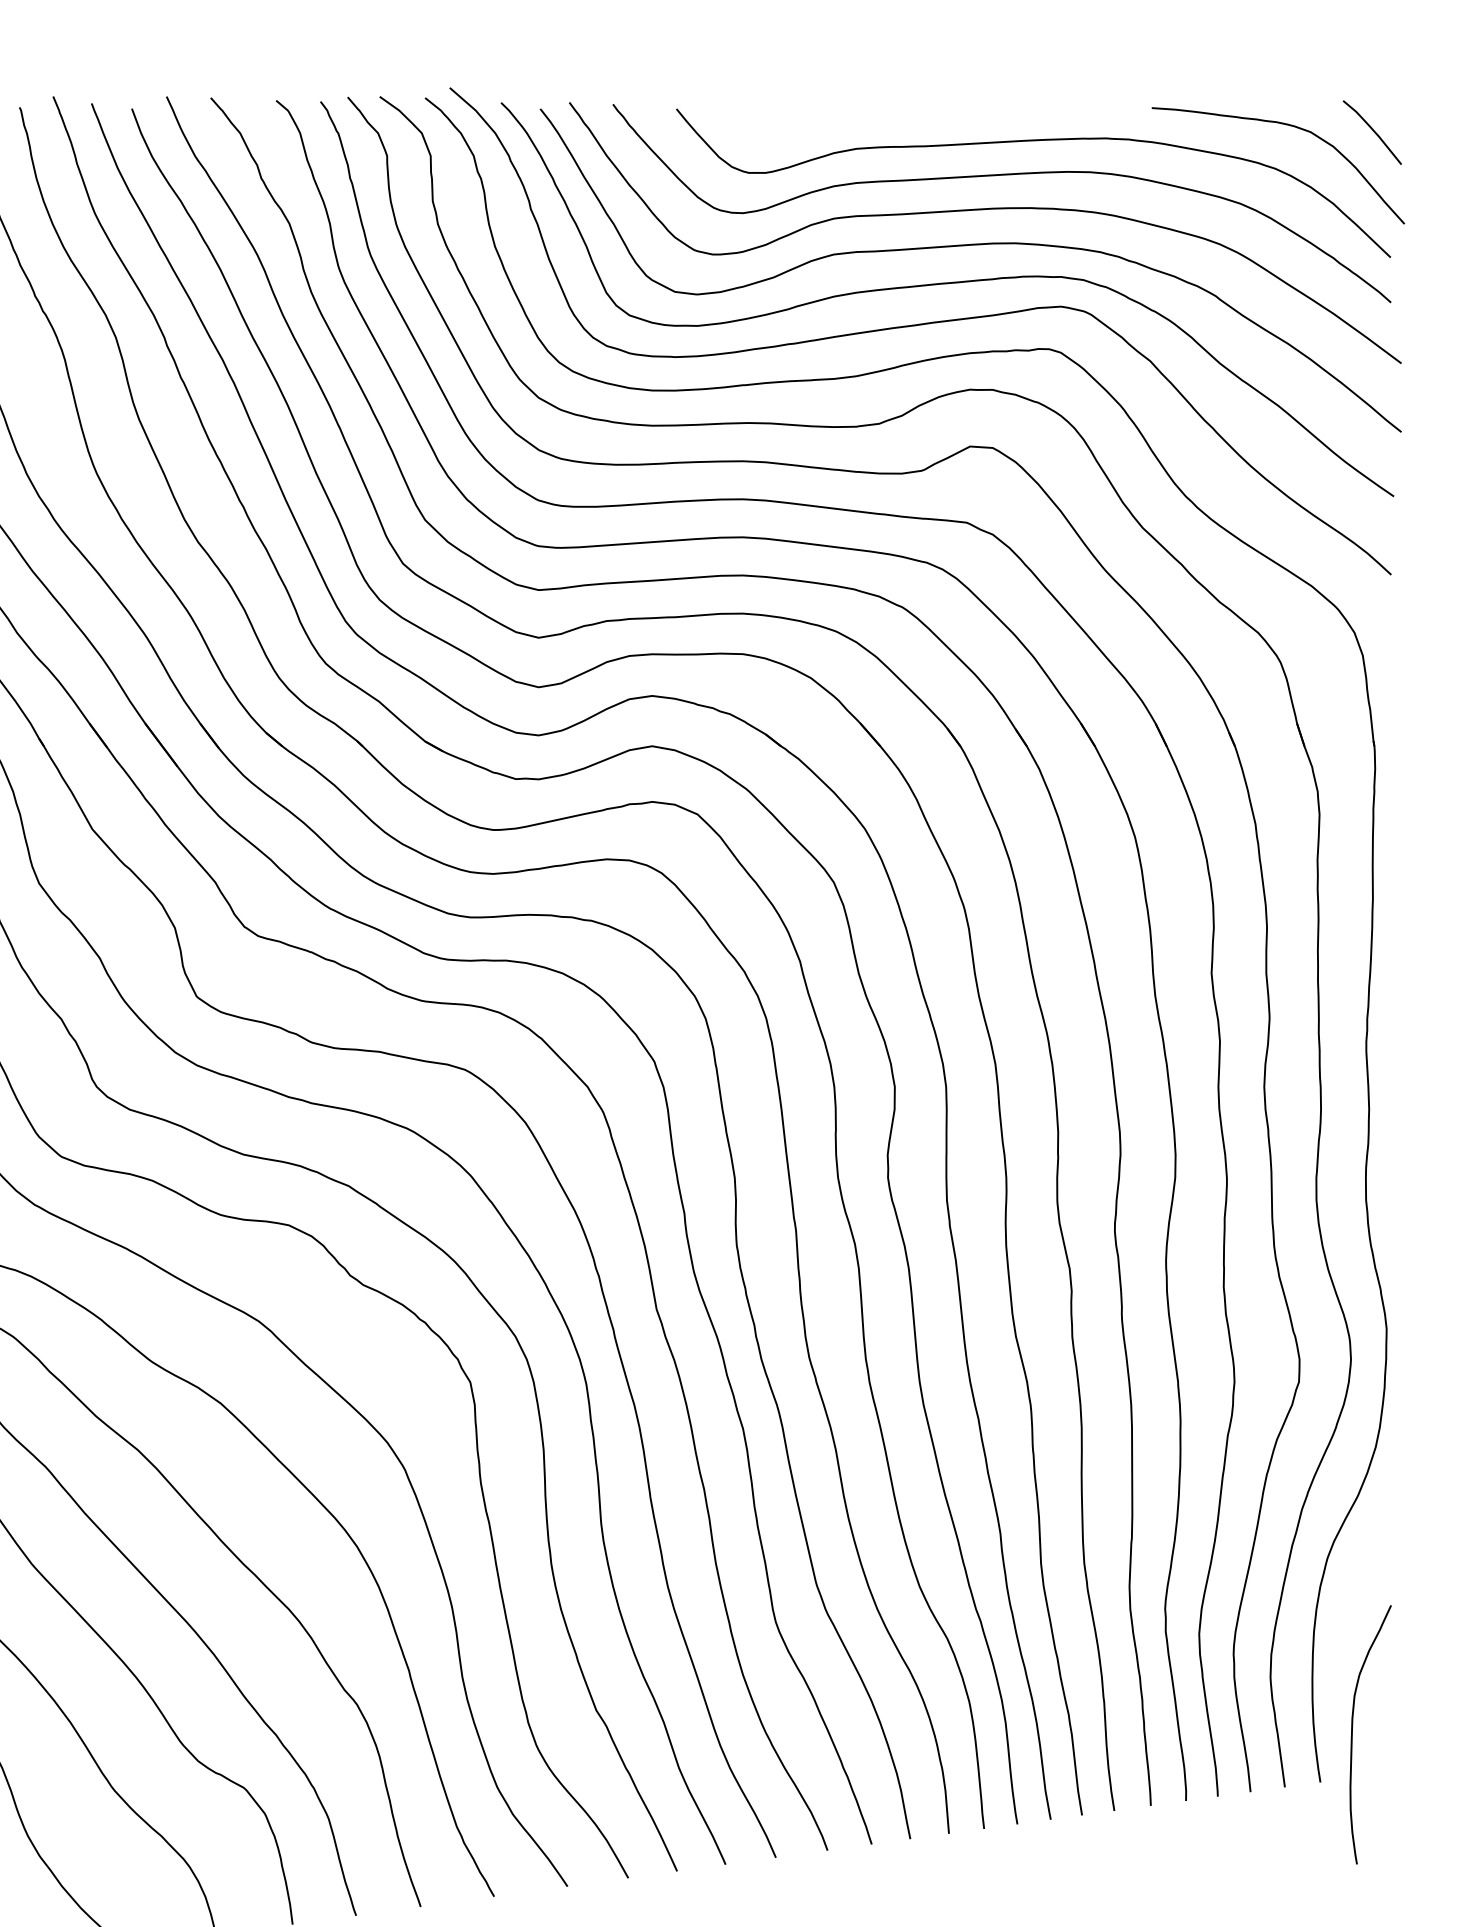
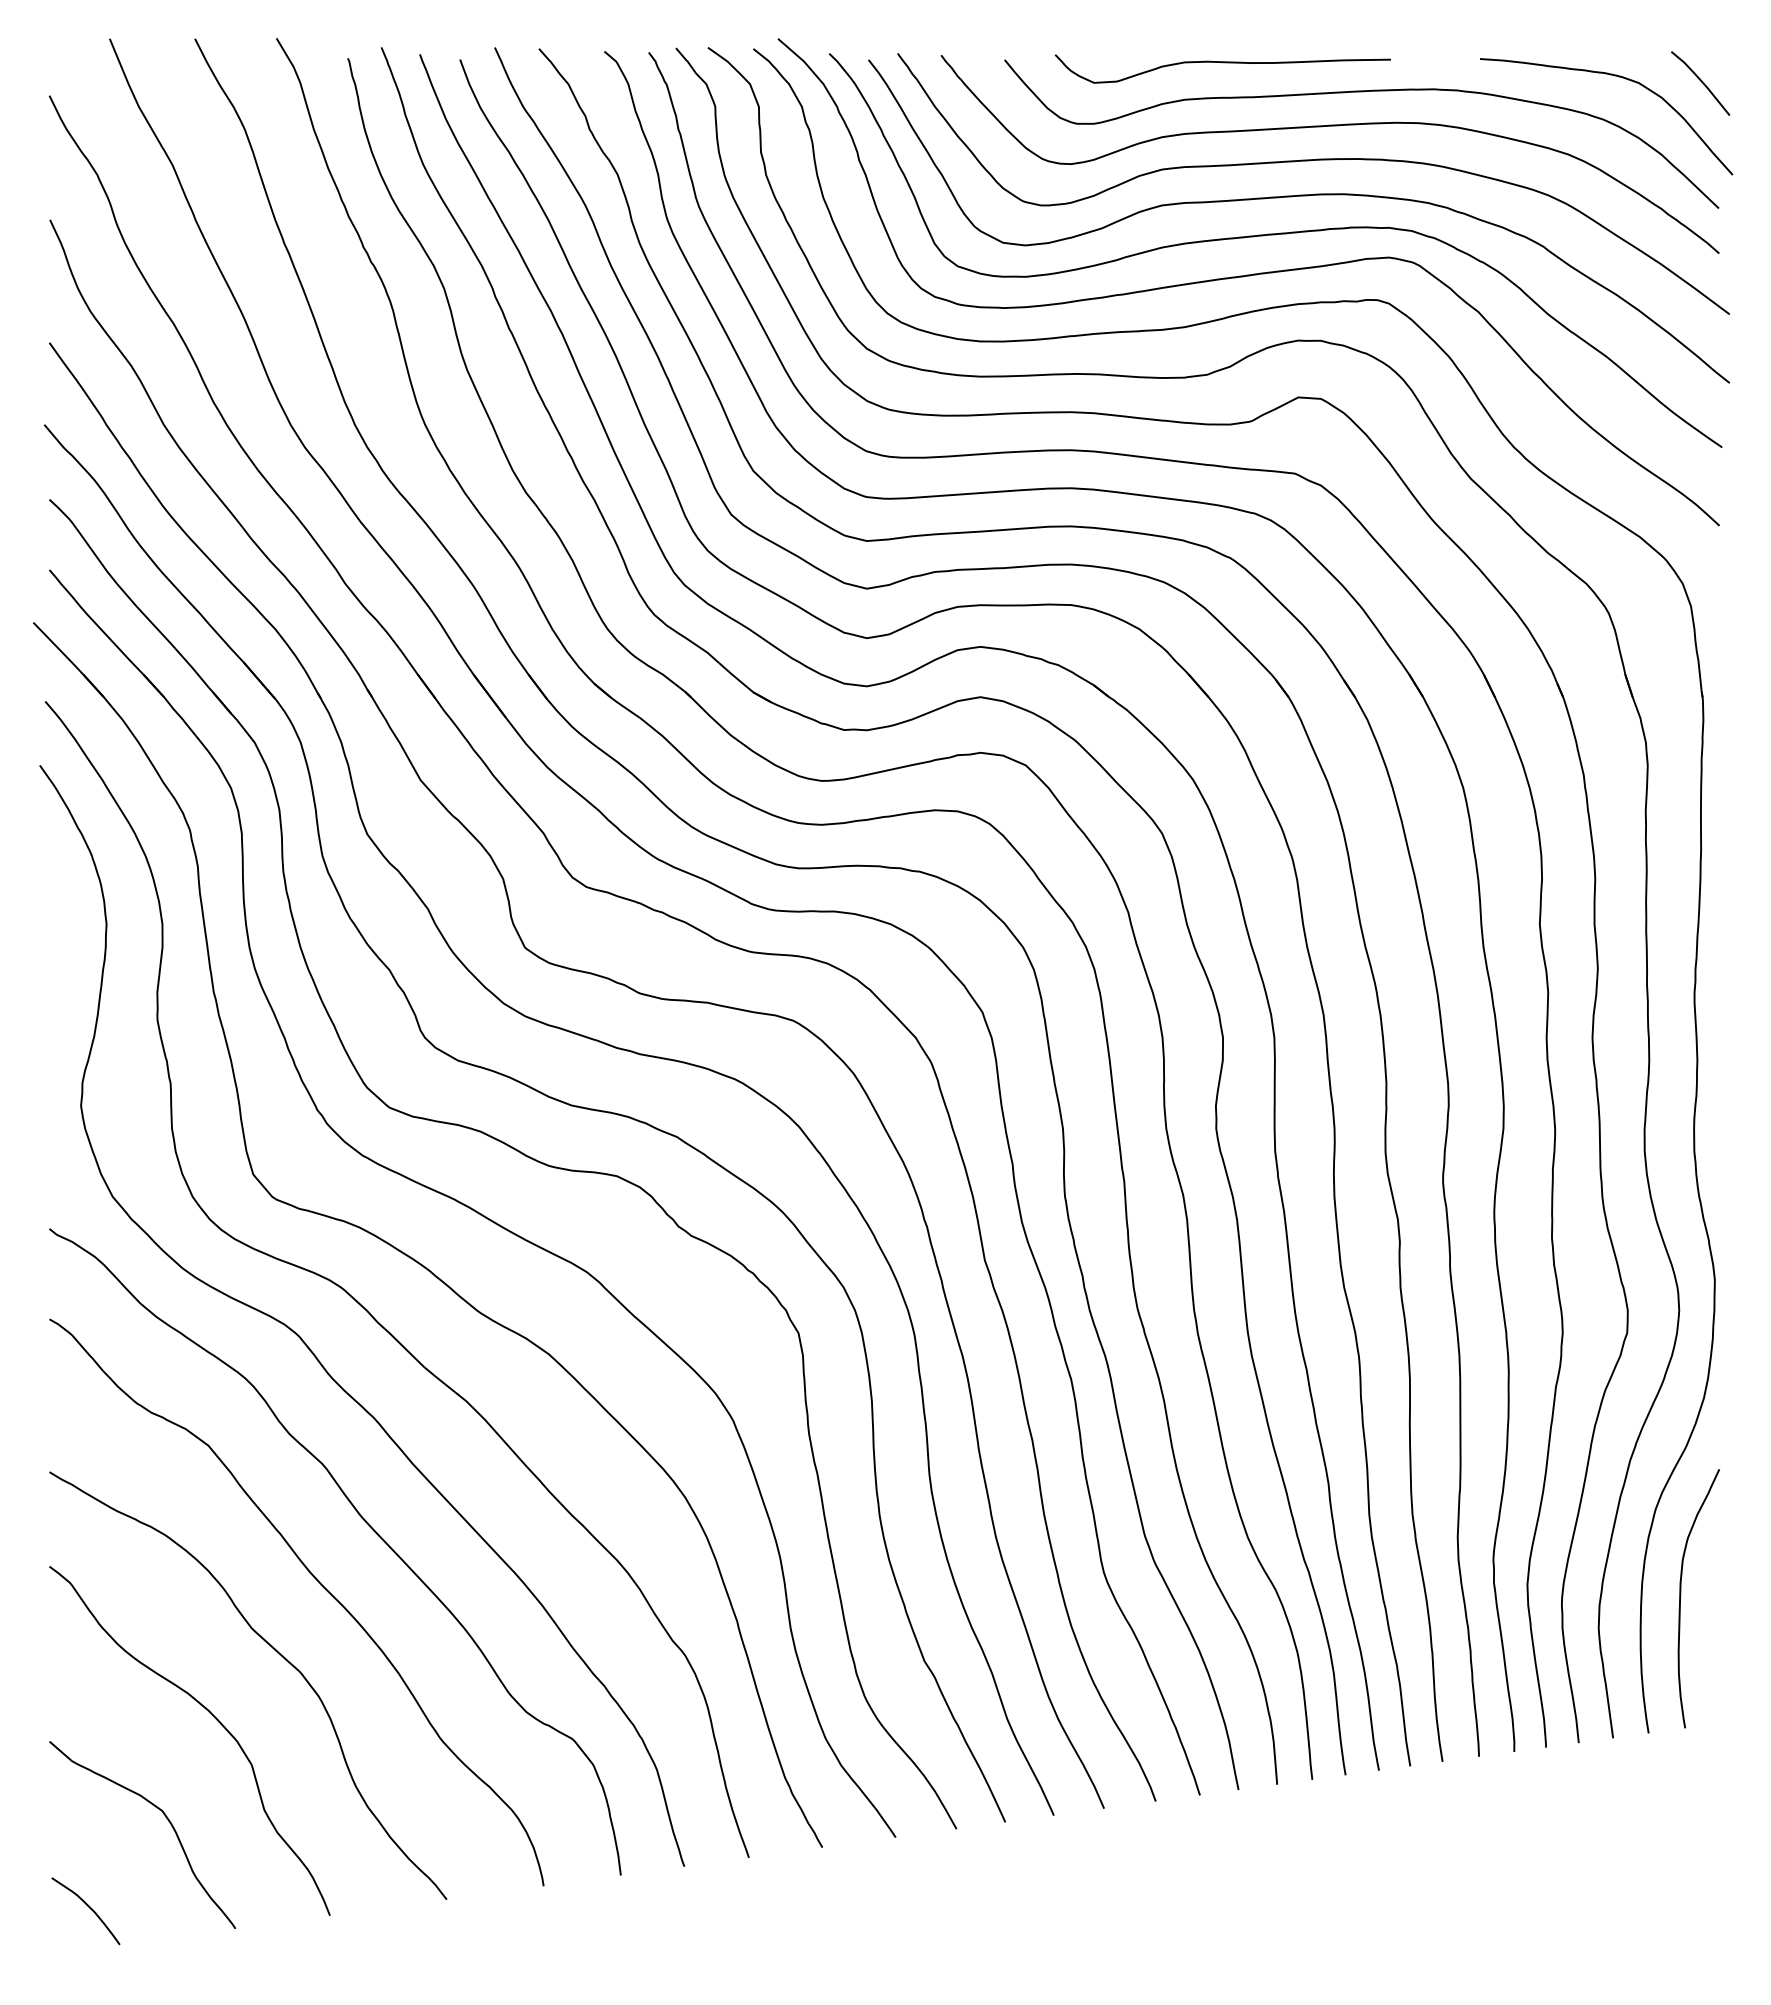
curve: (894, 112) -> (1222, 63), added
curve: (1353, 1732) -> (1681, 1596), moved

